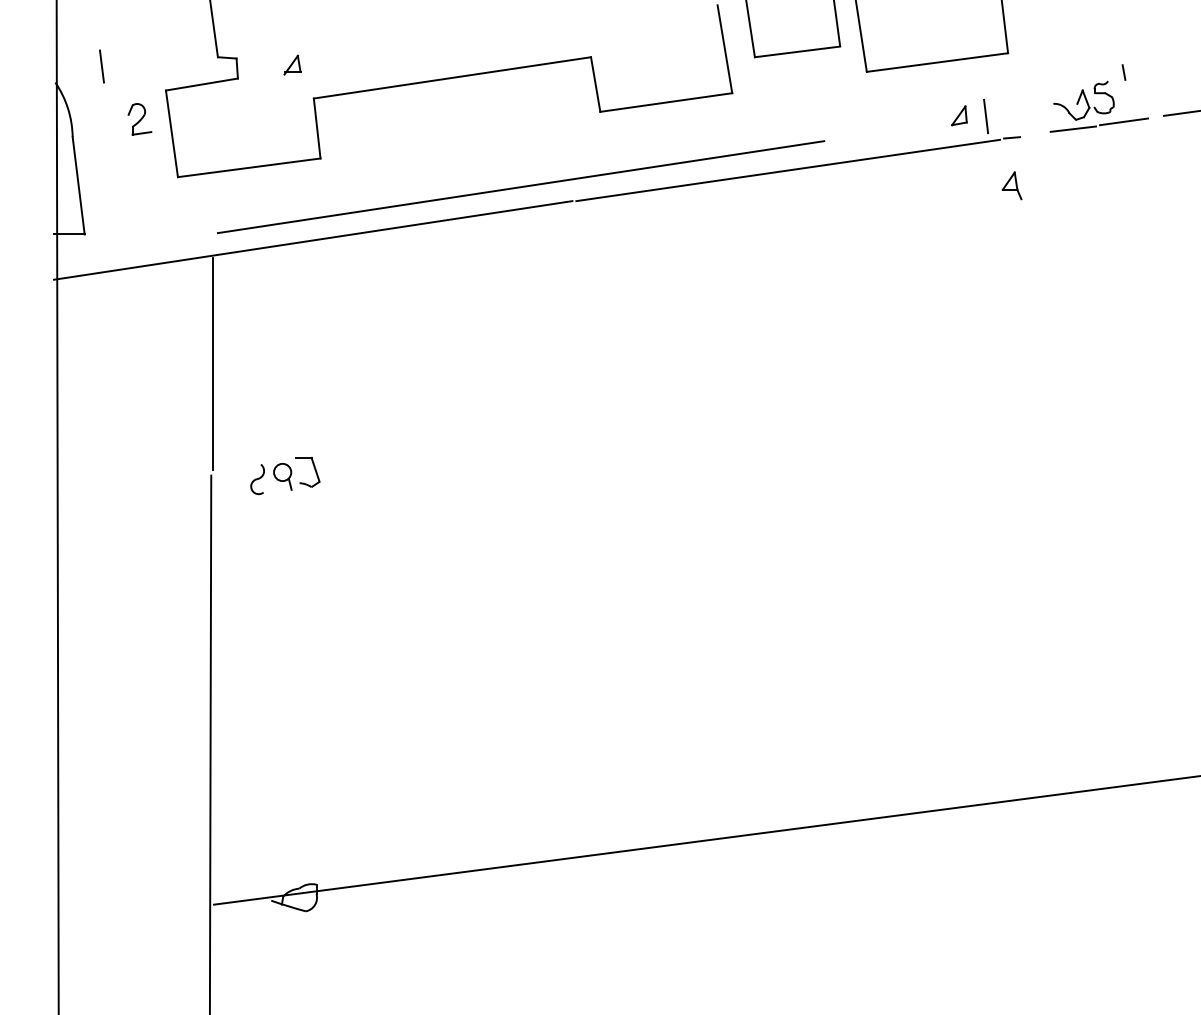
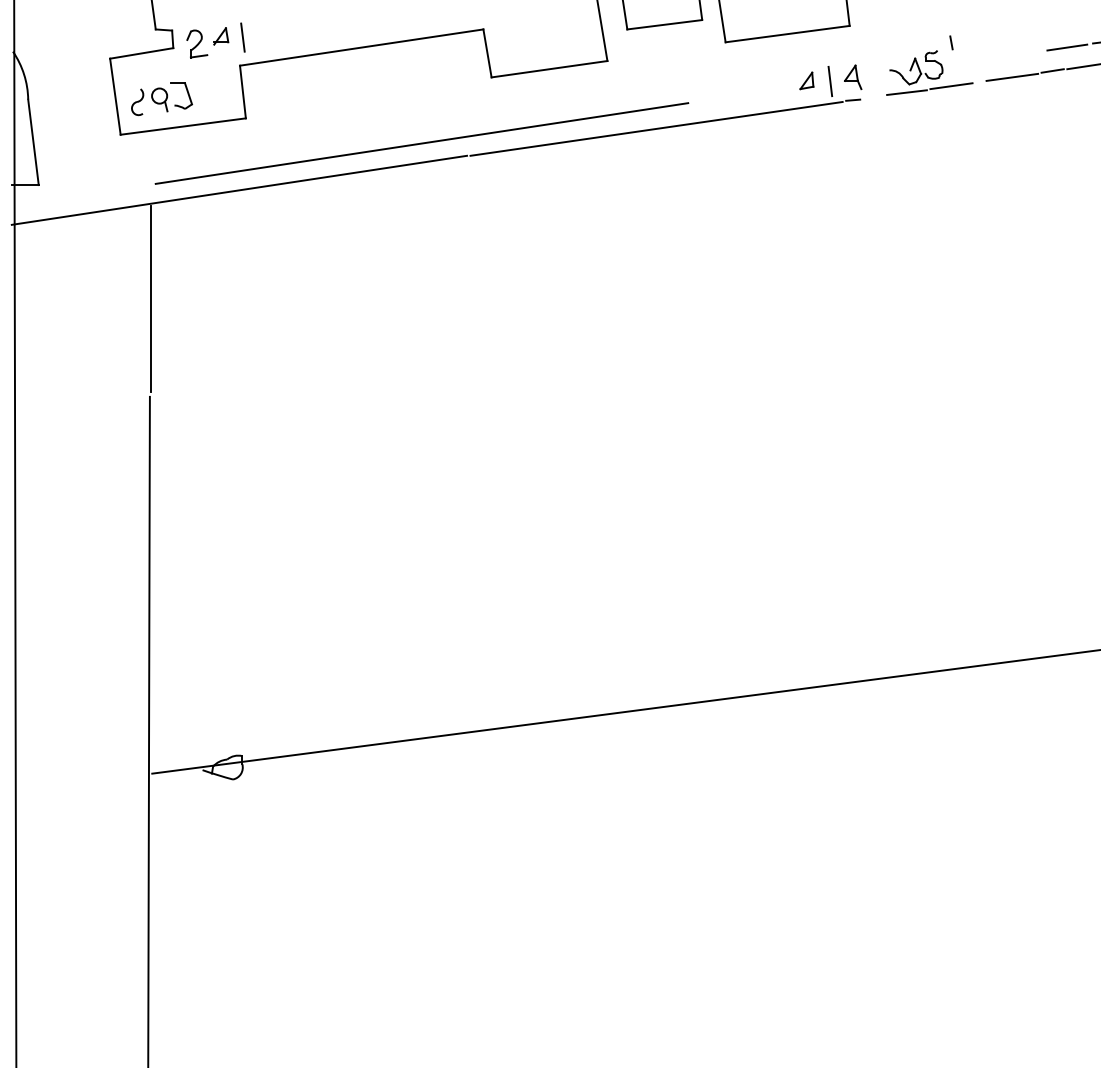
line: (101, 66) -> (242, 37), moved
part: (140, 118) -> (197, 43), moved
part: (1012, 185) -> (853, 77), moved
part: (284, 476) -> (161, 99), moved

